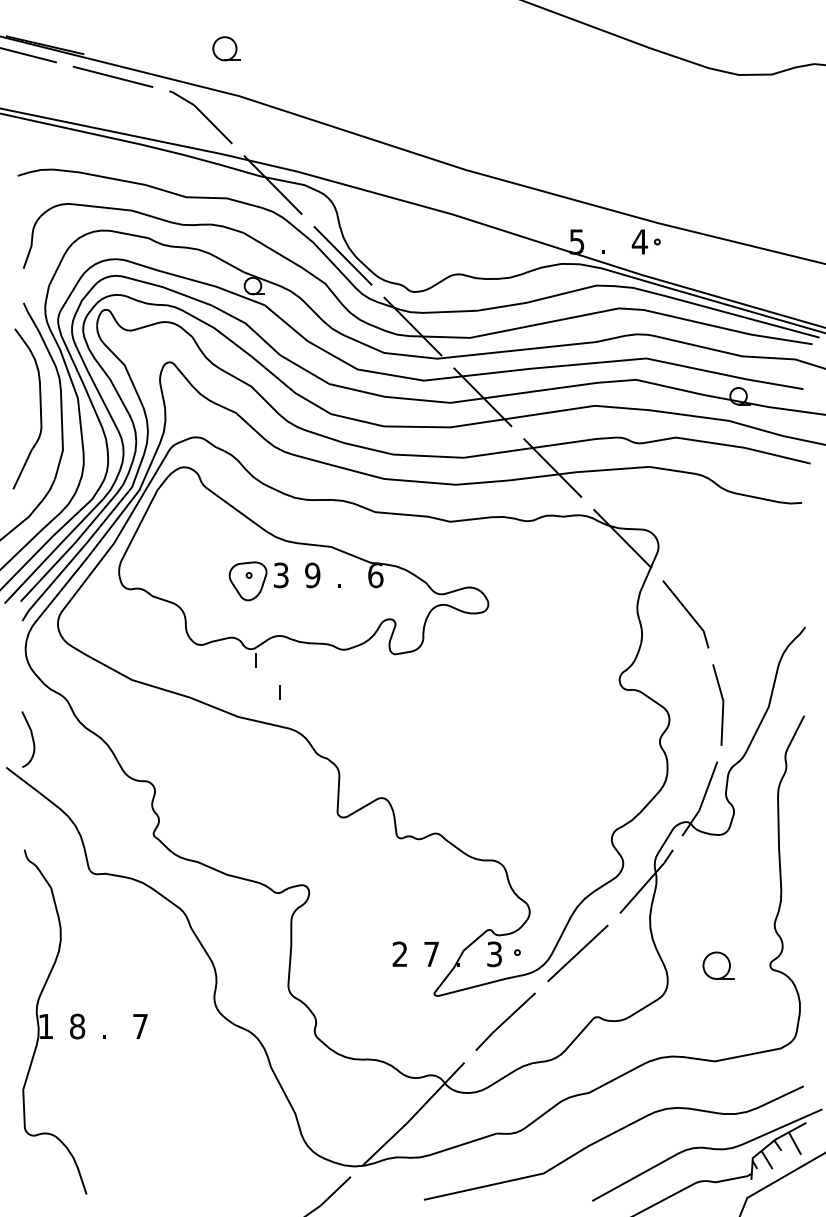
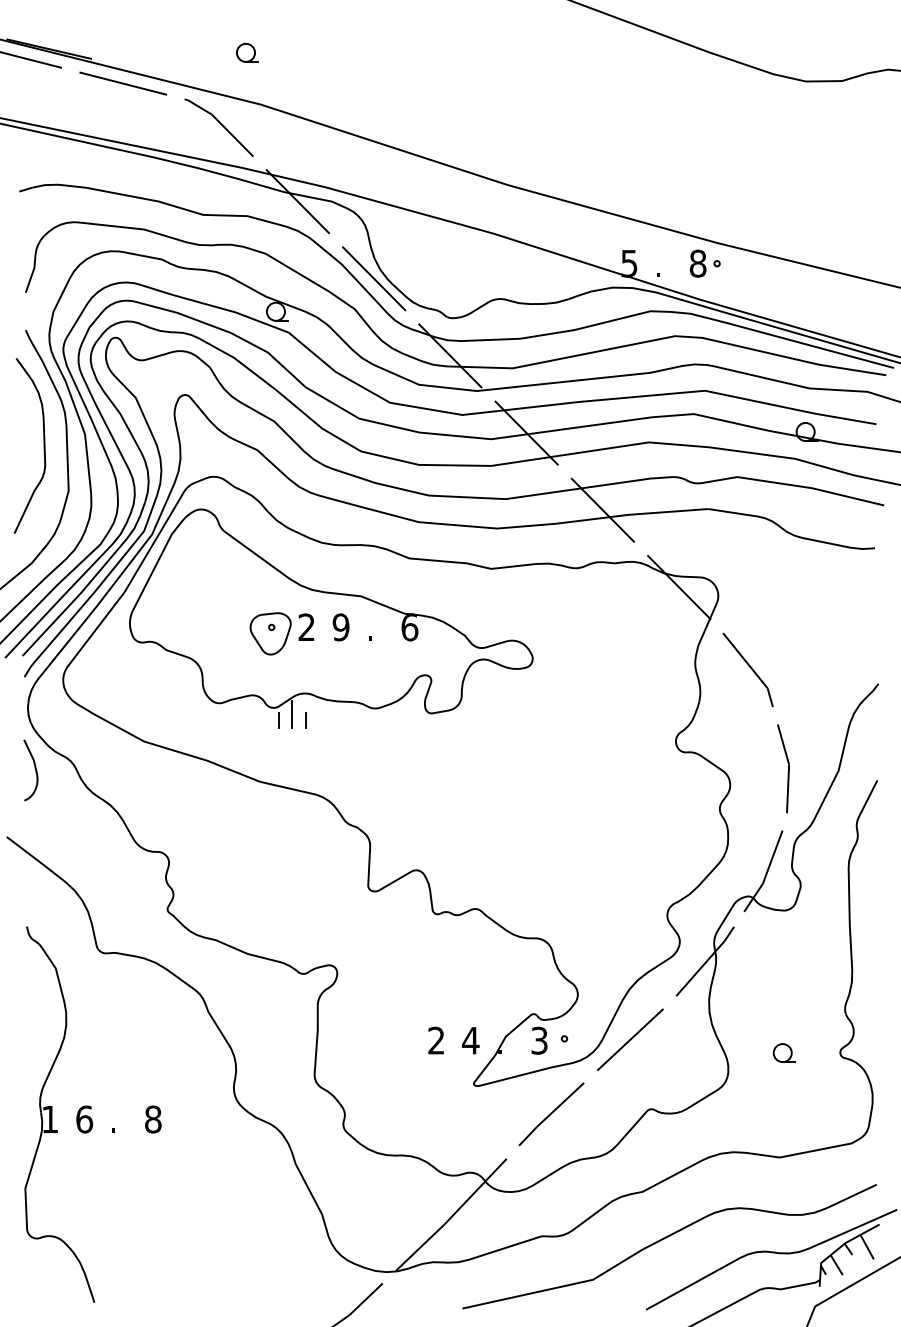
part: (226, 48) -> (247, 52), size x0.71
text: (639, 241) -> (697, 263), 4 -> 8
text: (280, 575) -> (305, 627), 3 -> 2
line: (268, 654) -> (292, 713), added
line: (279, 692) -> (304, 720), moved
curve: (31, 737) -> (34, 768), moved
text: (431, 954) -> (470, 1040), 7 -> 4
part: (718, 965) -> (783, 1052), size x0.62
text: (77, 1026) -> (84, 1119), 8 -> 6
text: (140, 1026) -> (153, 1119), 7 -> 8

